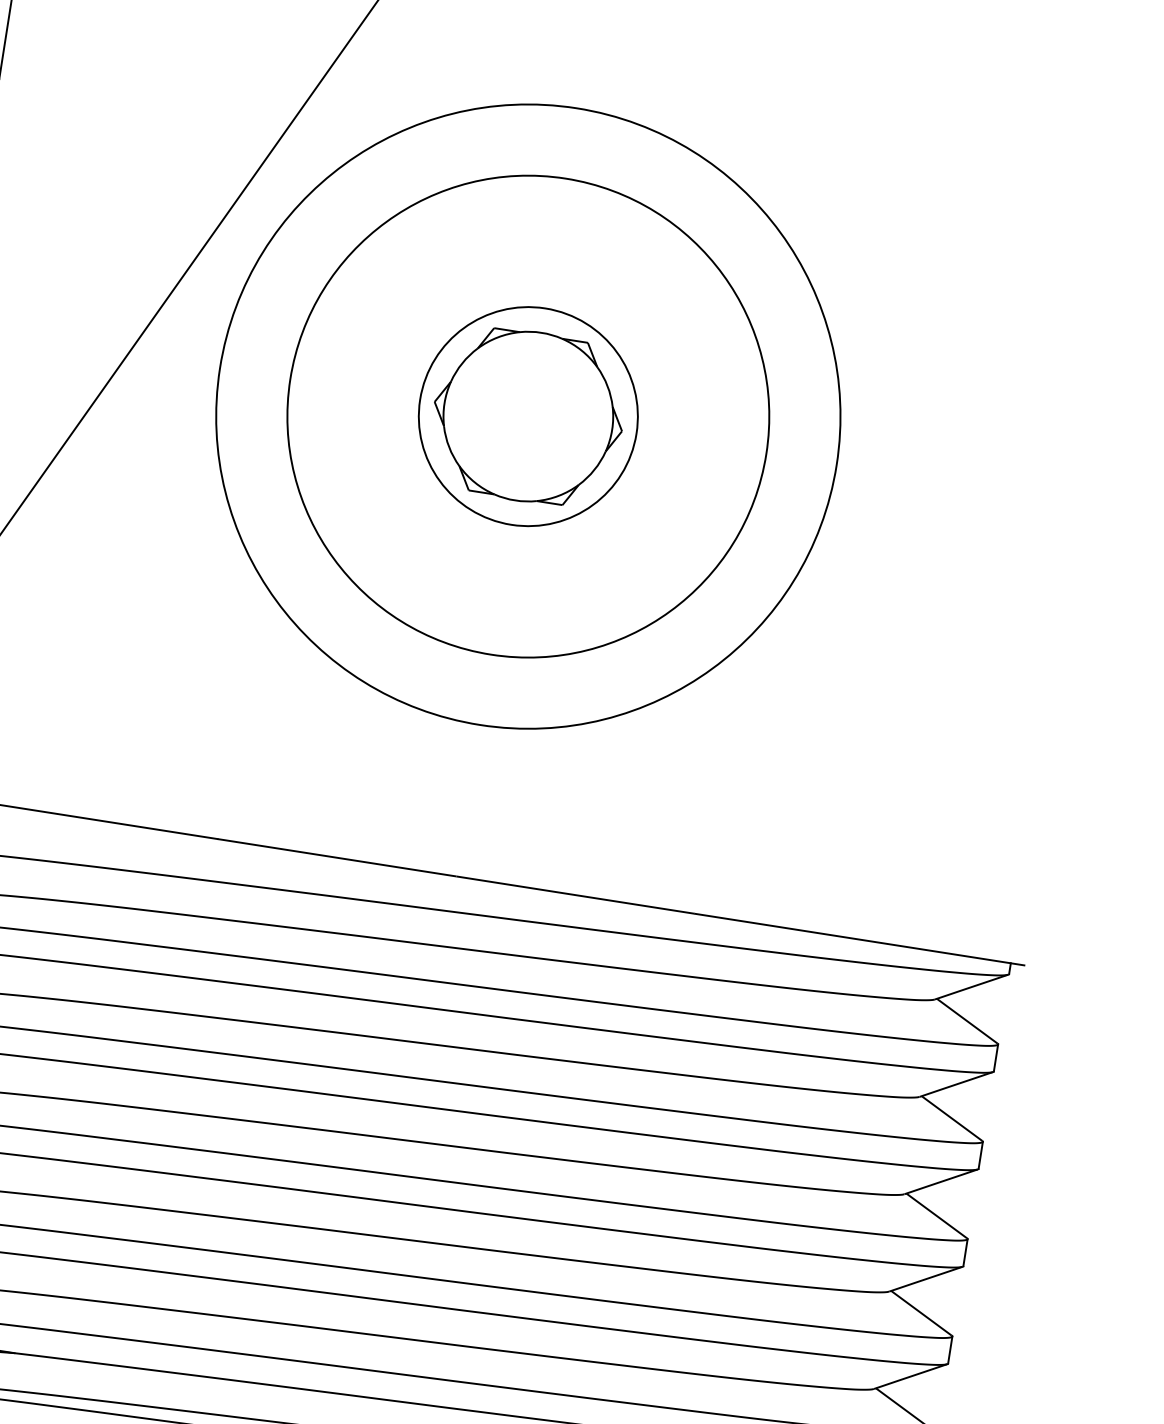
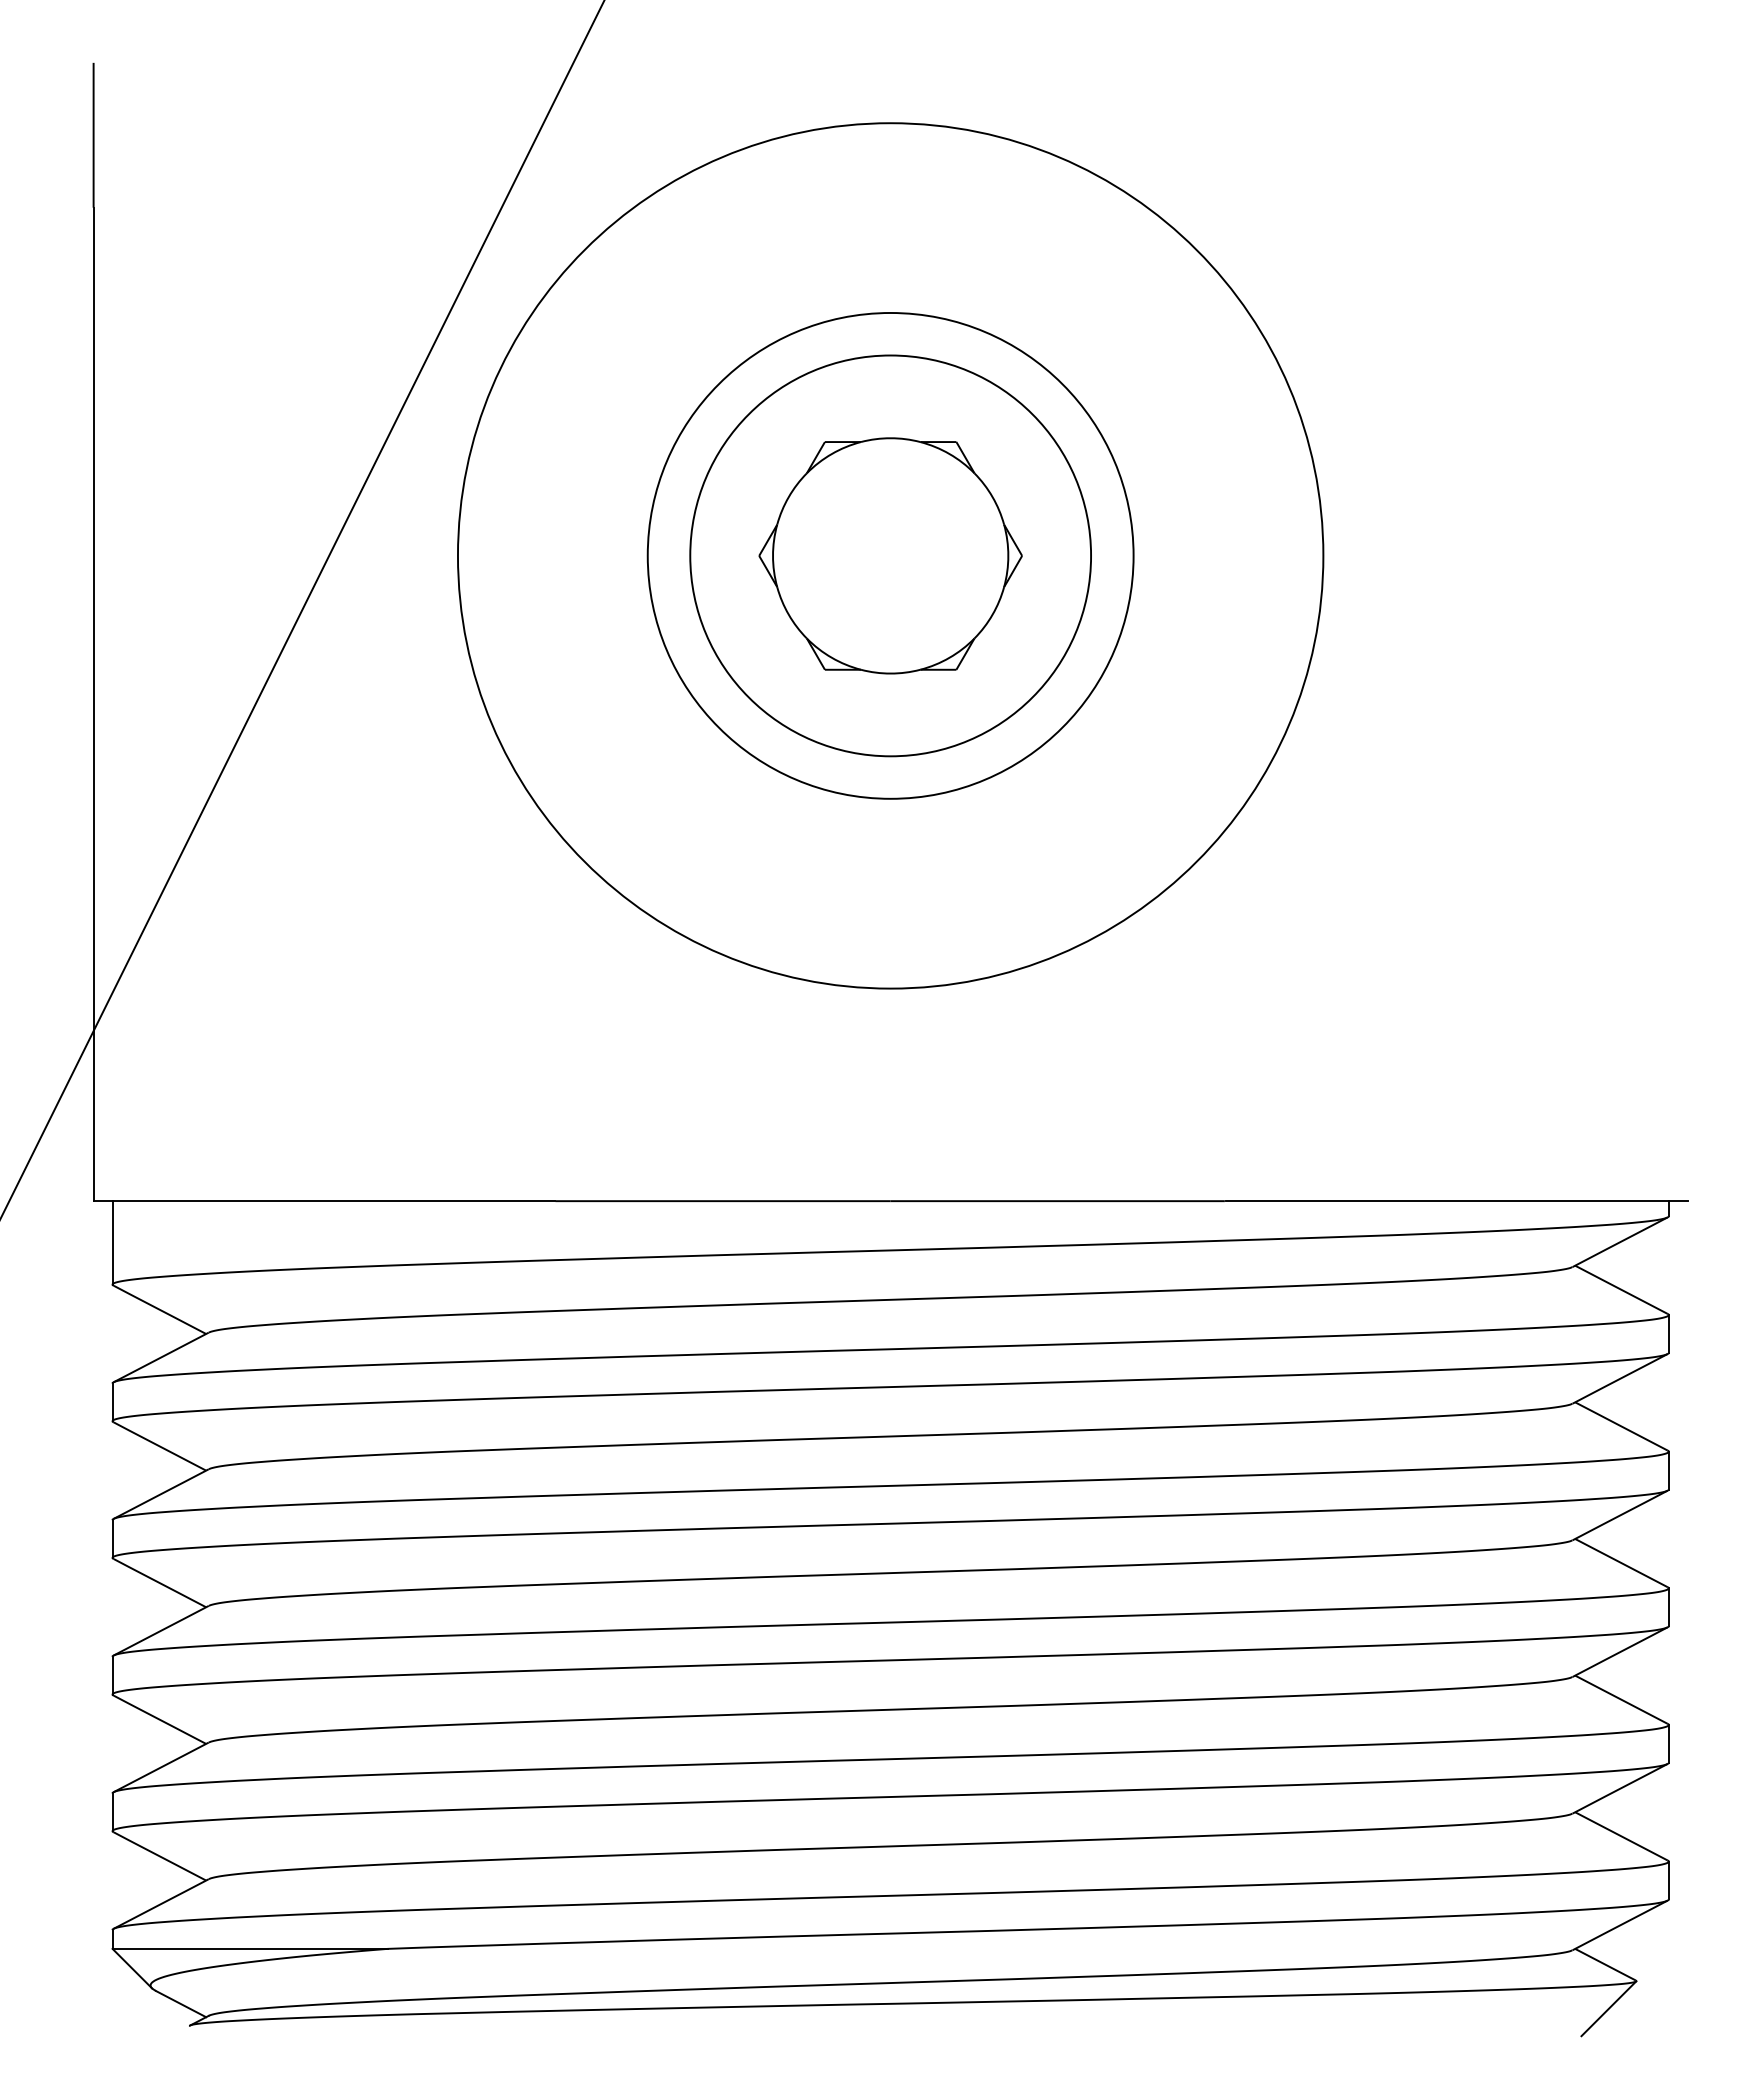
circle: (528, 416) -> (890, 555), size x0.6
circle: (528, 416) -> (890, 555), size x1.6

